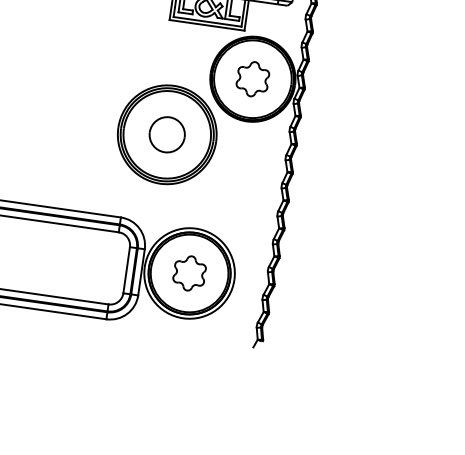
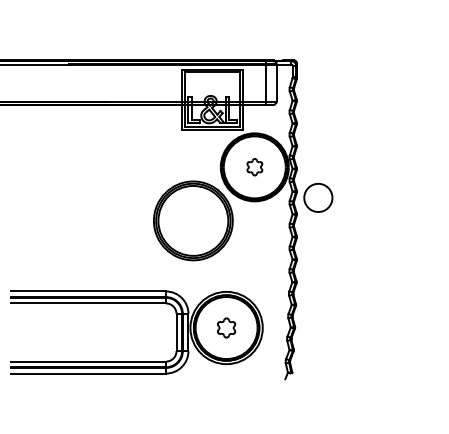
part: (252, 78) -> (254, 166), size x0.6
part: (167, 134) -> (318, 197), moved
part: (189, 272) -> (226, 327), size x0.7

